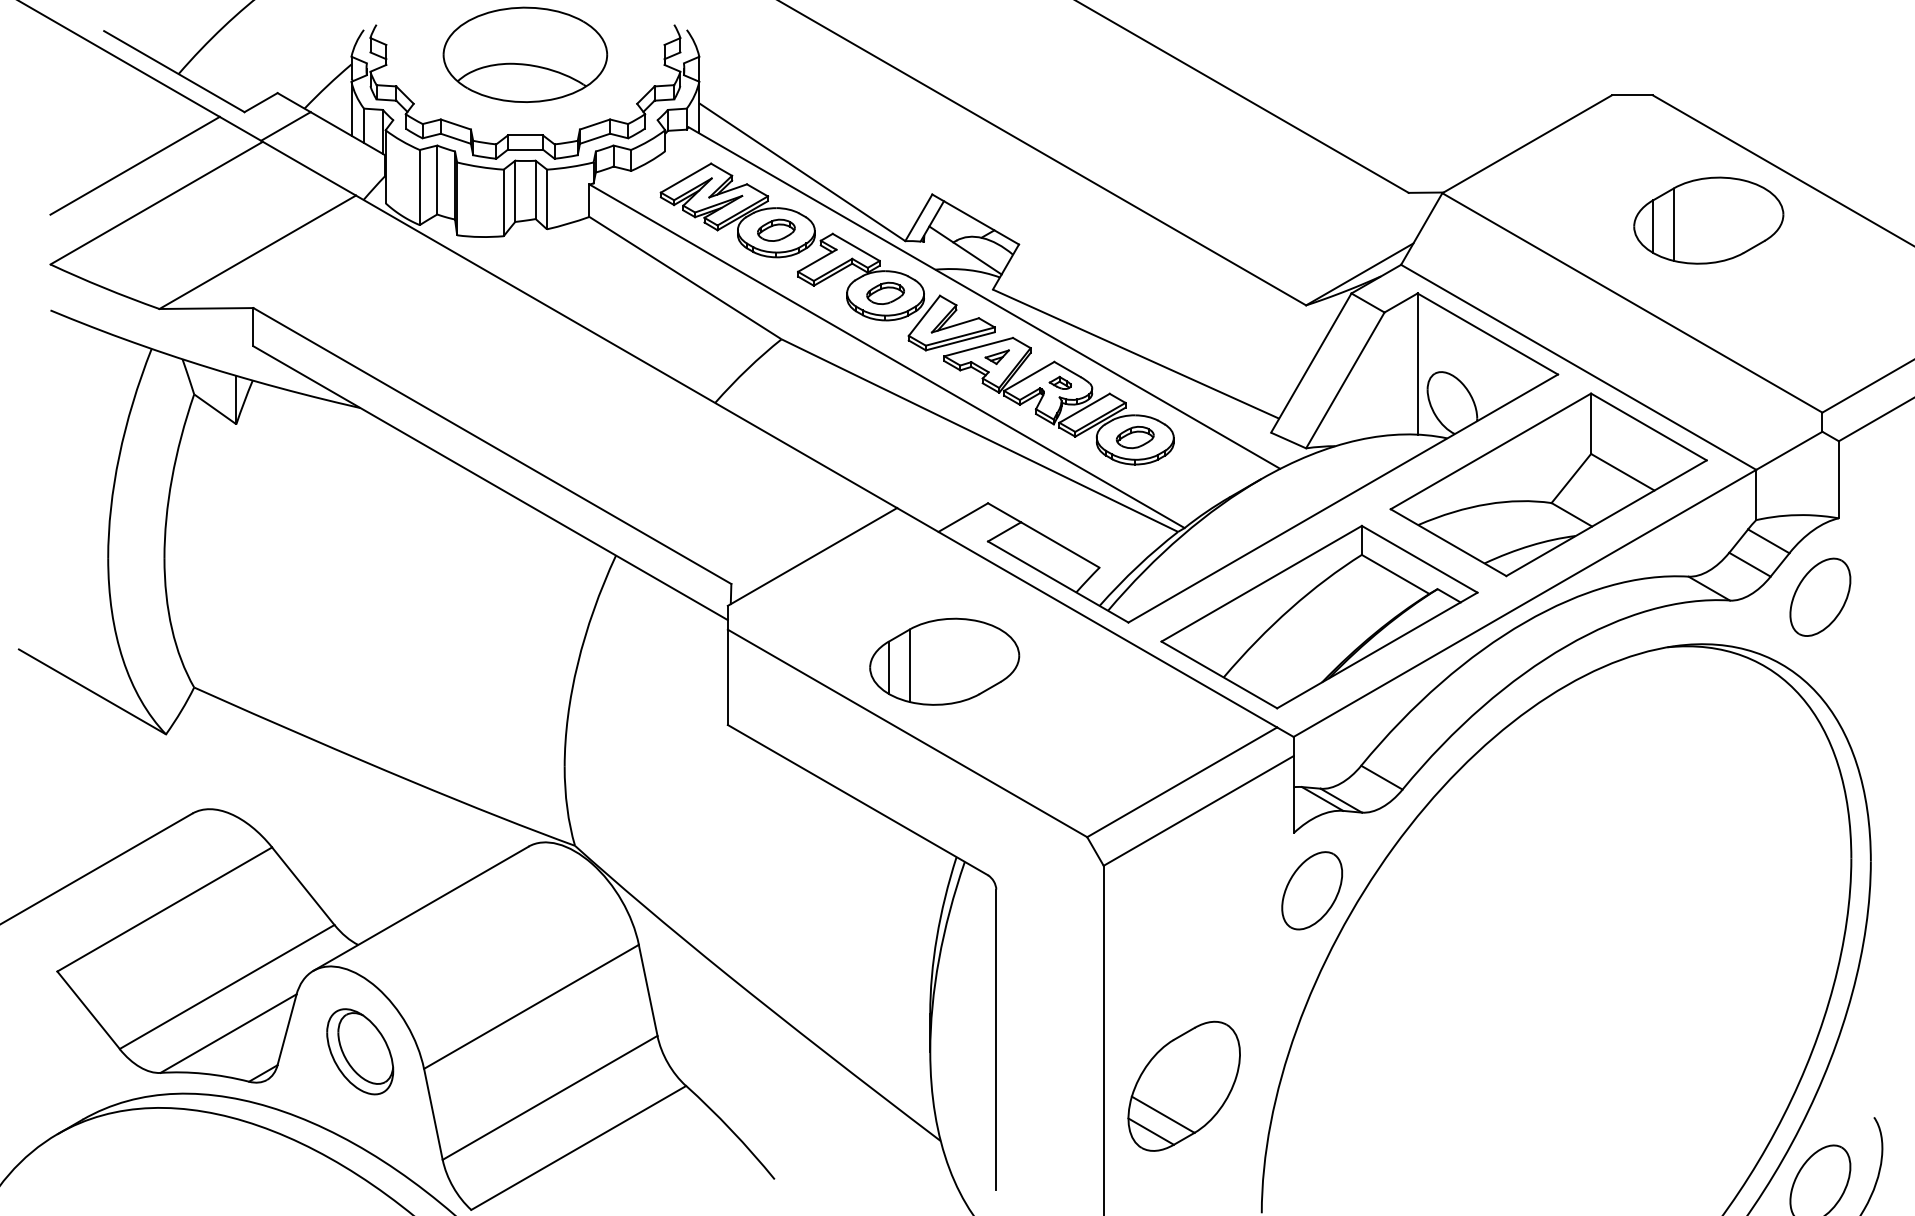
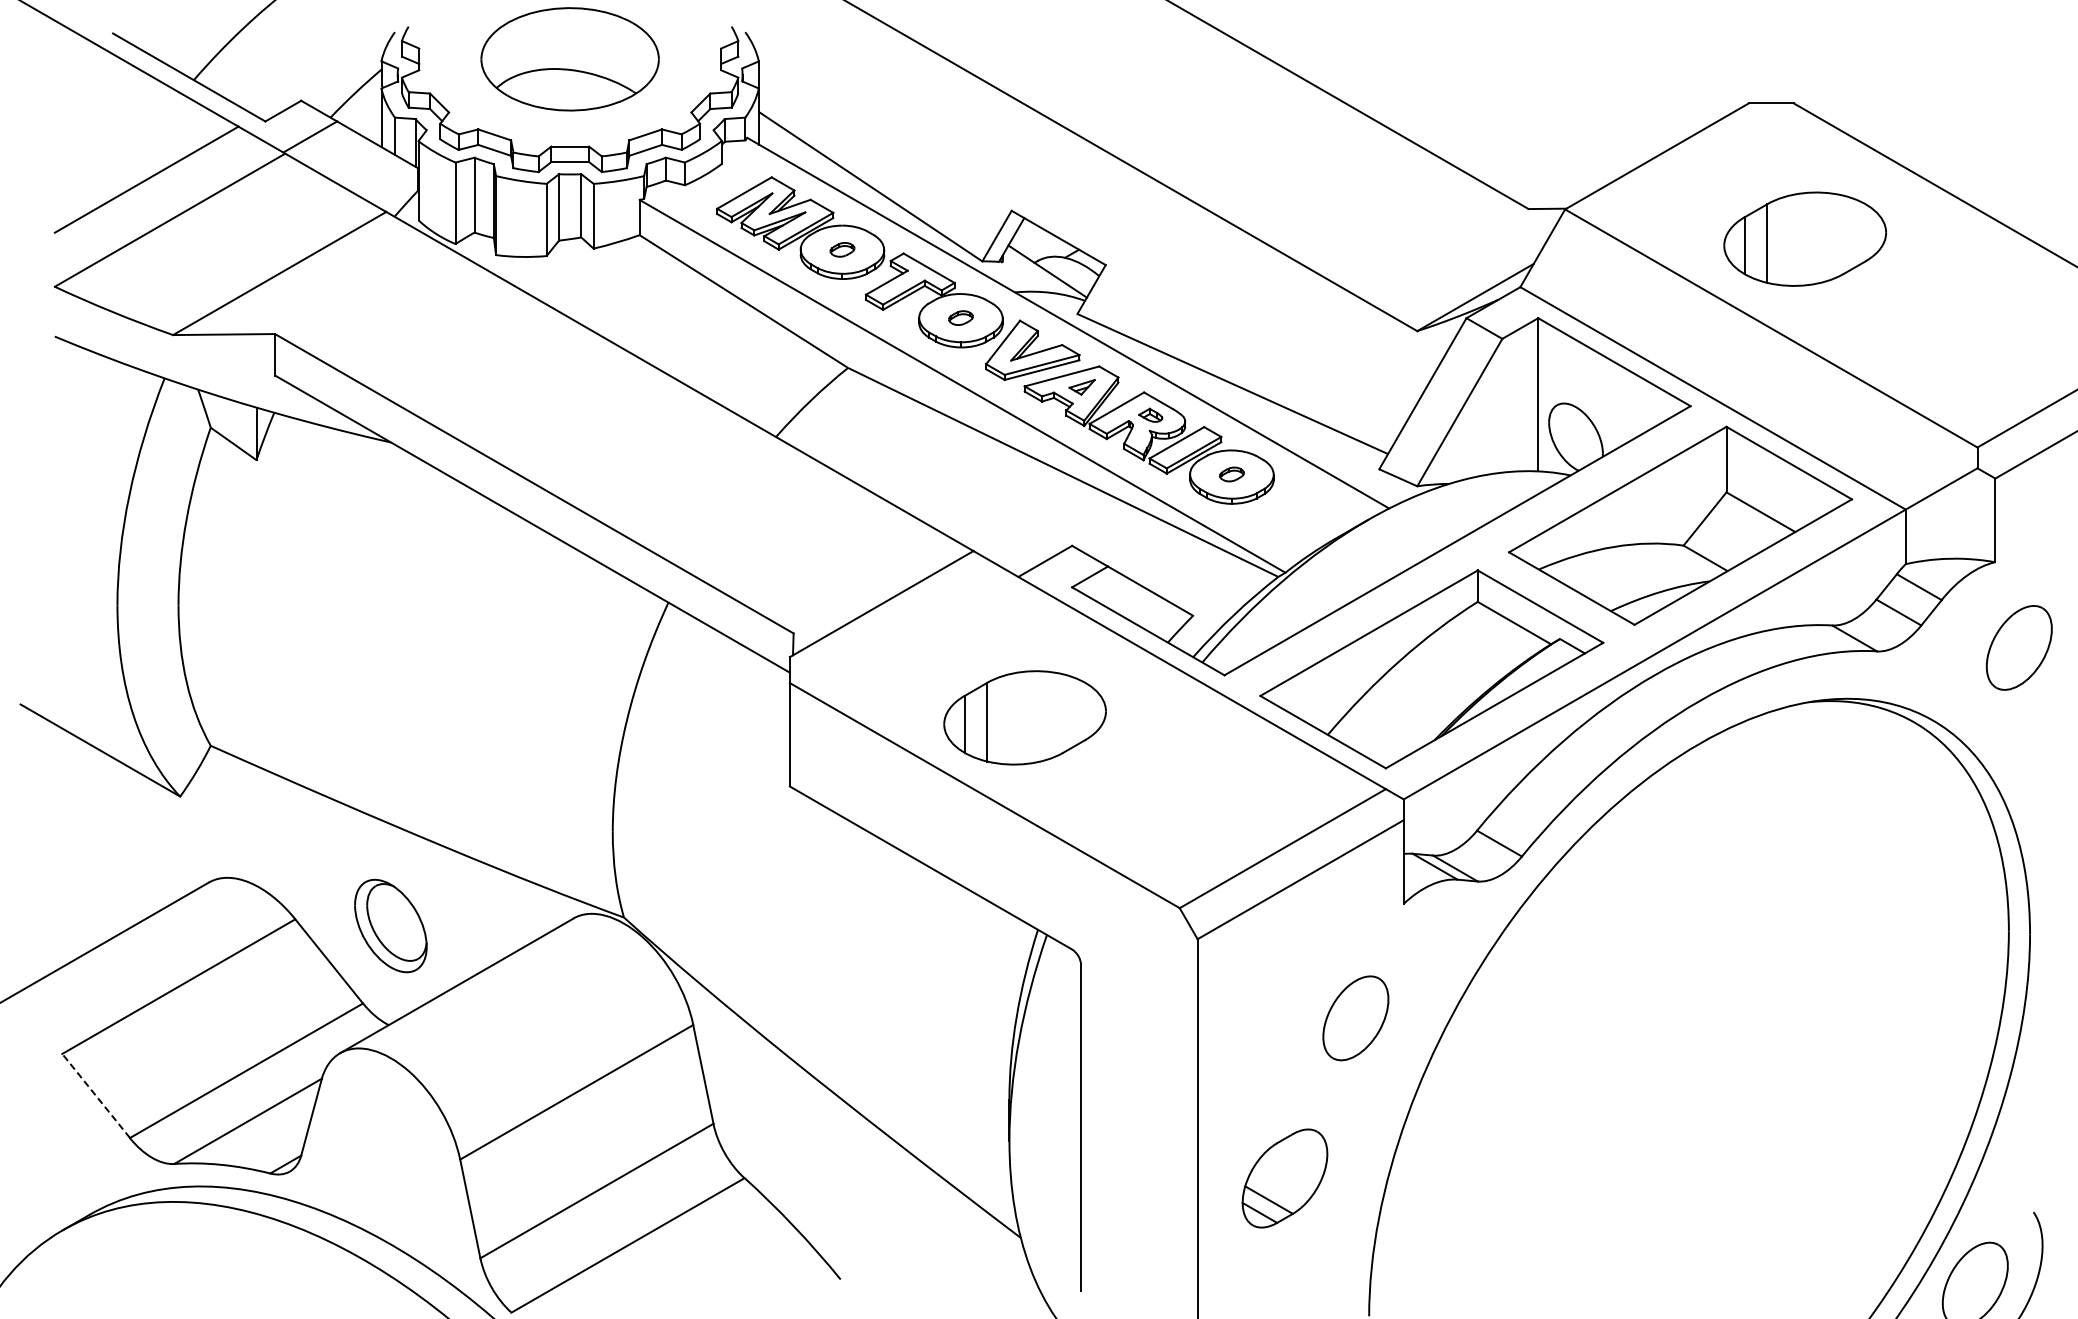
part: (1708, 220) -> (1804, 238), moved
part: (776, 230) -> (842, 249), size x0.6
part: (885, 292) -> (960, 317), size x0.6
part: (1134, 437) -> (1231, 474), size x0.6
part: (1819, 596) -> (2018, 647), moved
part: (1311, 890) -> (1355, 1018), moved
line: (88, 1009) -> (96, 1095), solid -> dashed
part: (359, 1051) -> (390, 925), moved
part: (1183, 1086) -> (1284, 1178), size x0.7

